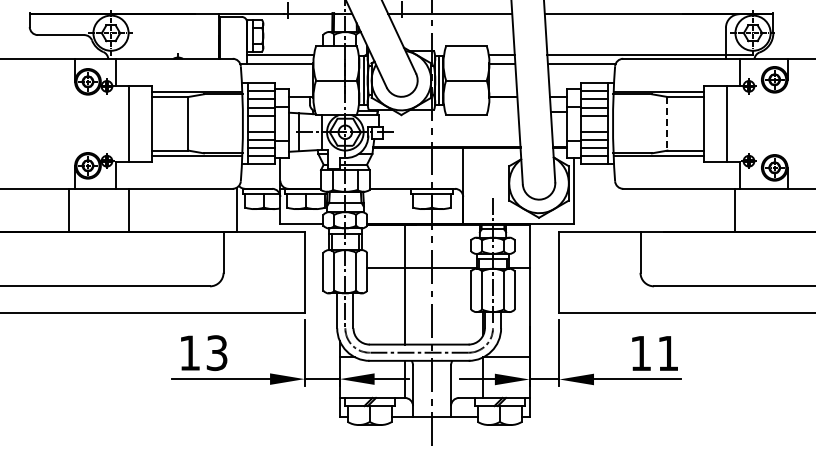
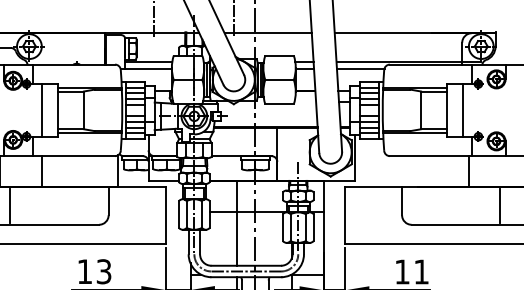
line: (667, 123) -> (421, 110), dashed -> solid
line: (83, 259) -> (10, 205), added
line: (780, 259) -> (500, 205), added

